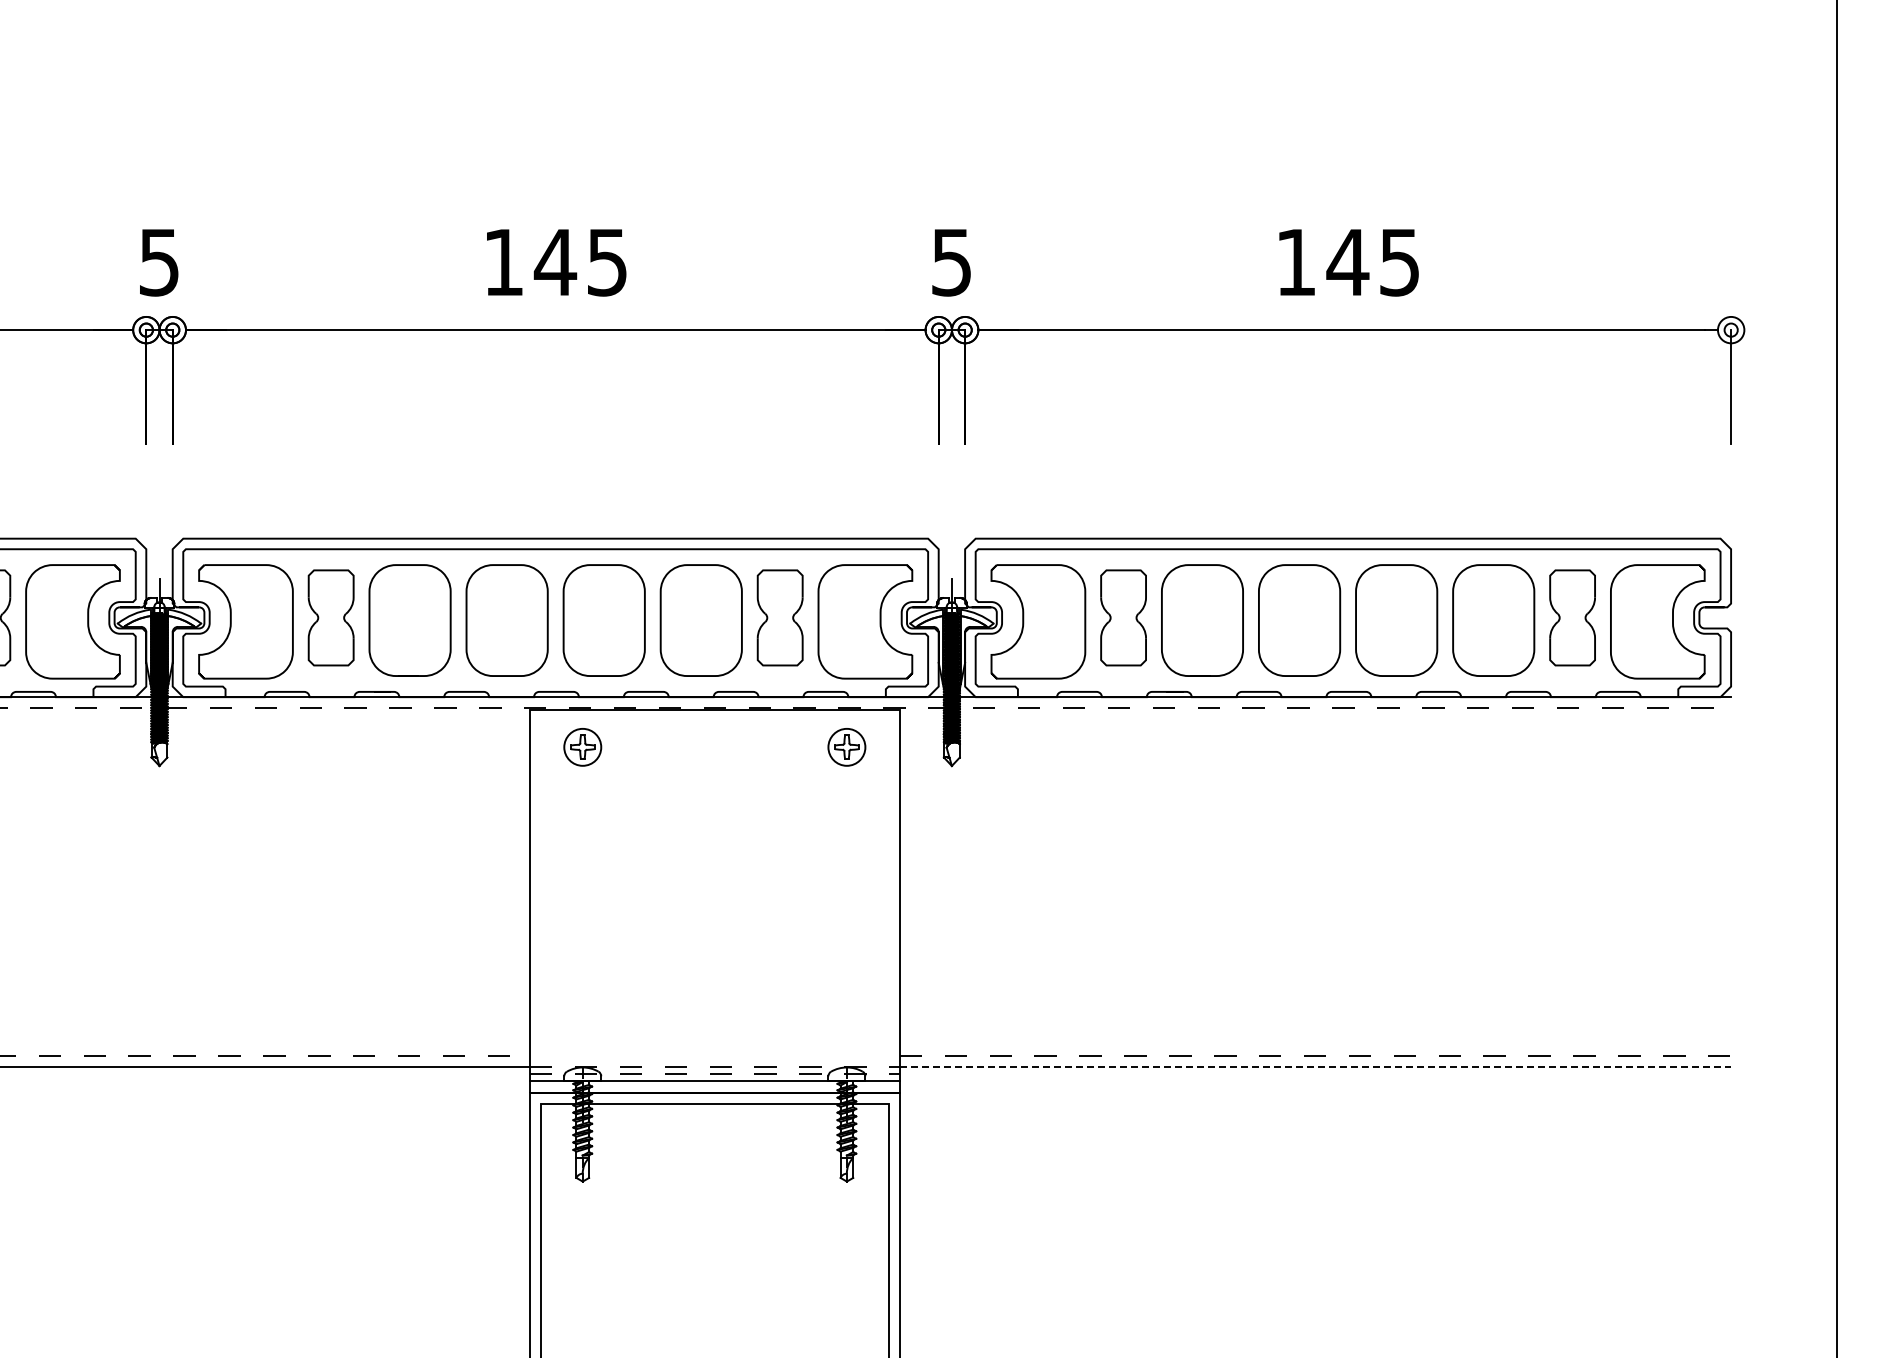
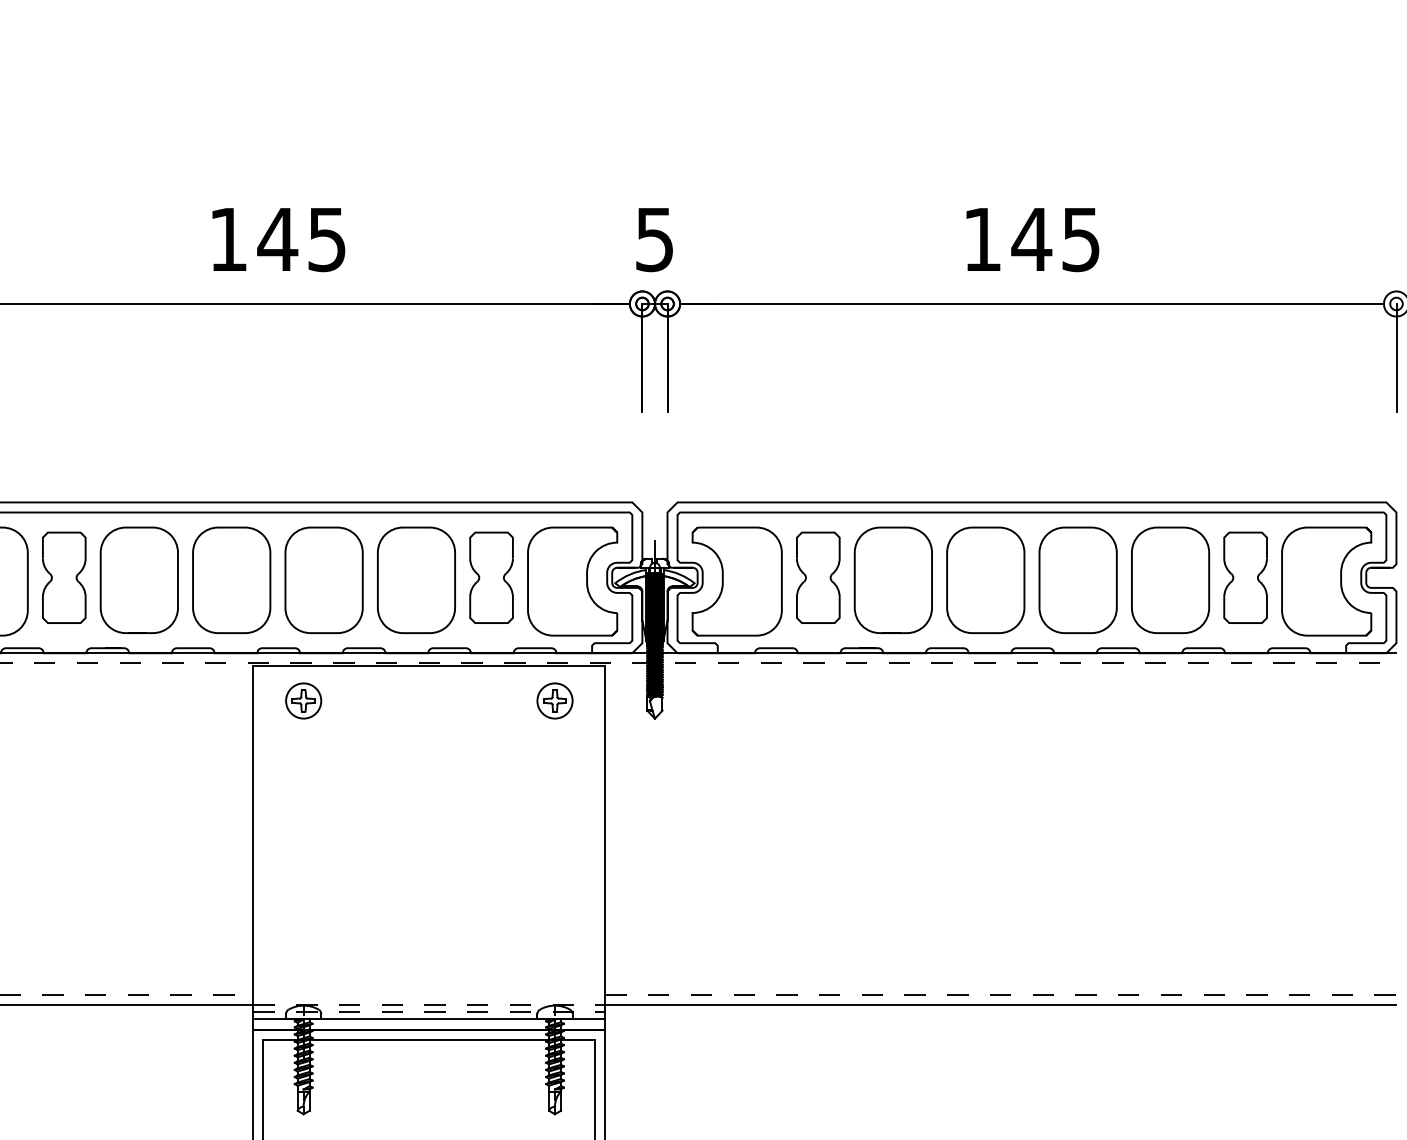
line: (1315, 1066) -> (1000, 1004), dashed -> solid

